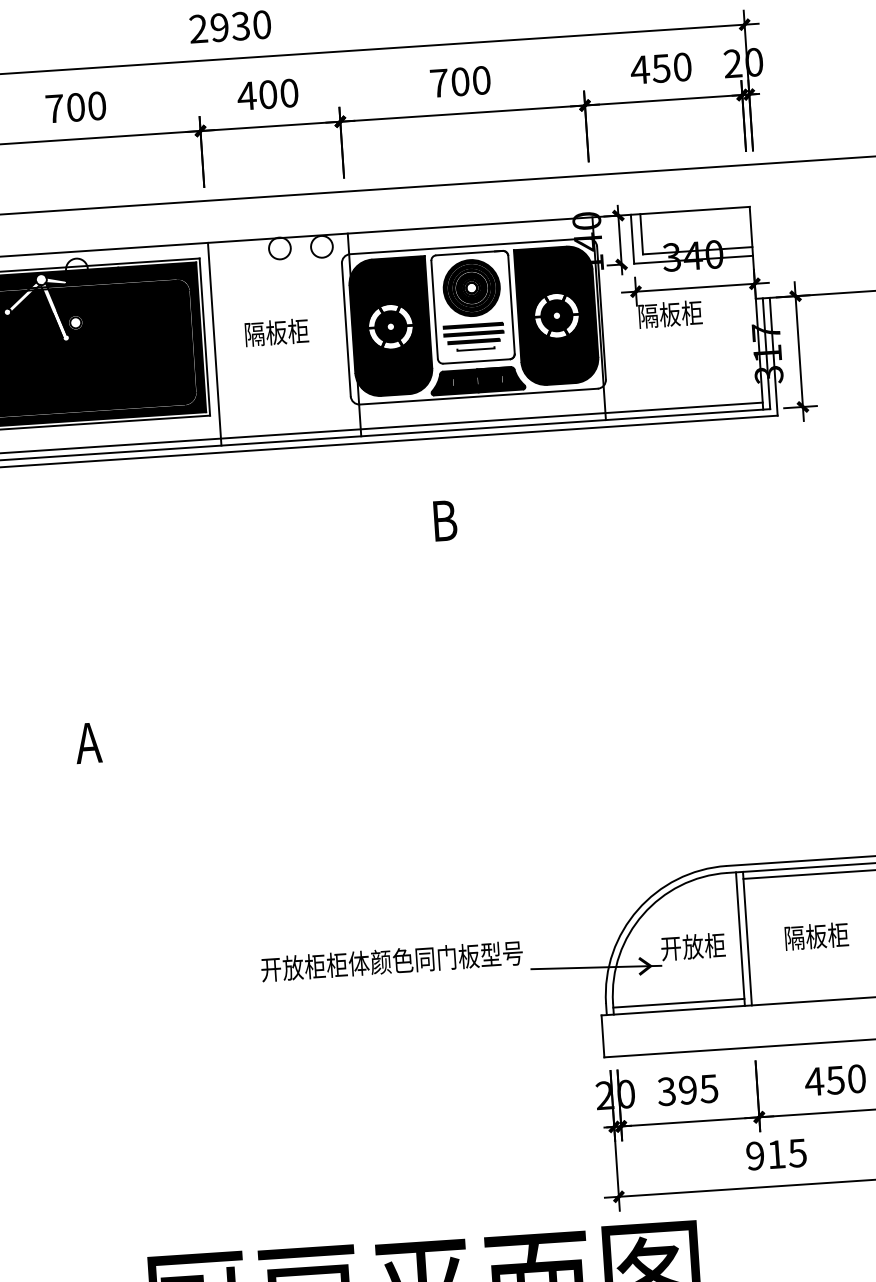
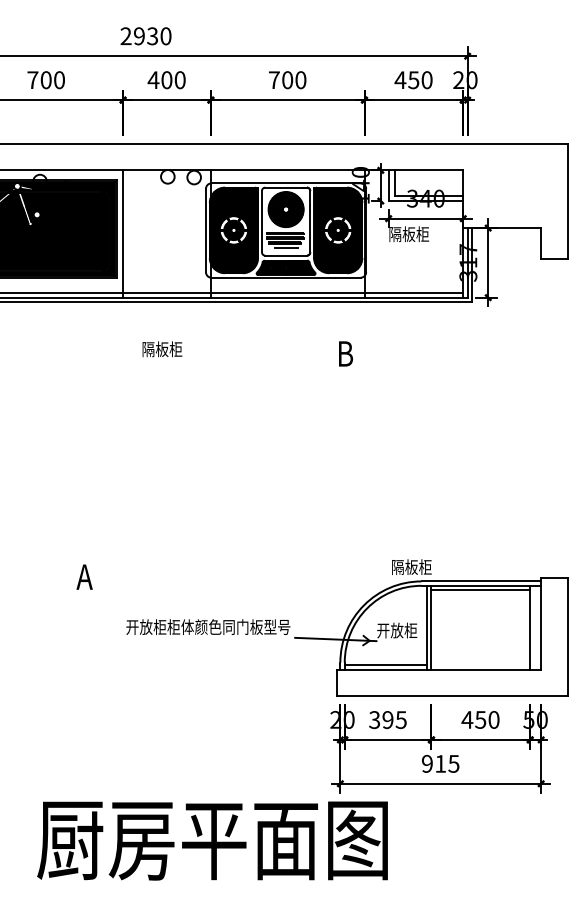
text: (276, 332) -> (162, 349), moved
text: (444, 520) -> (345, 353), moved
text: (88, 742) -> (84, 576), moved
text: (816, 935) -> (411, 566), moved

